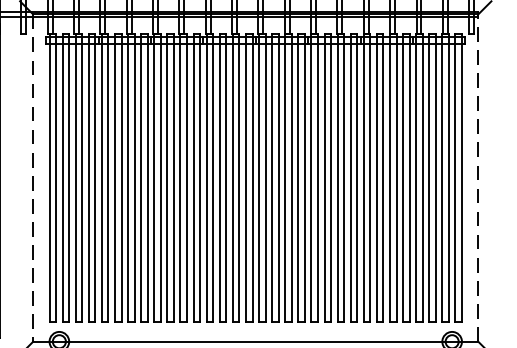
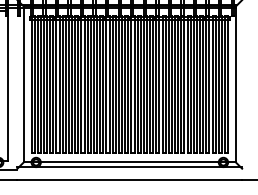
line: (477, 176) -> (235, 83), dashed -> solid
line: (32, 178) -> (23, 84), dashed -> solid

